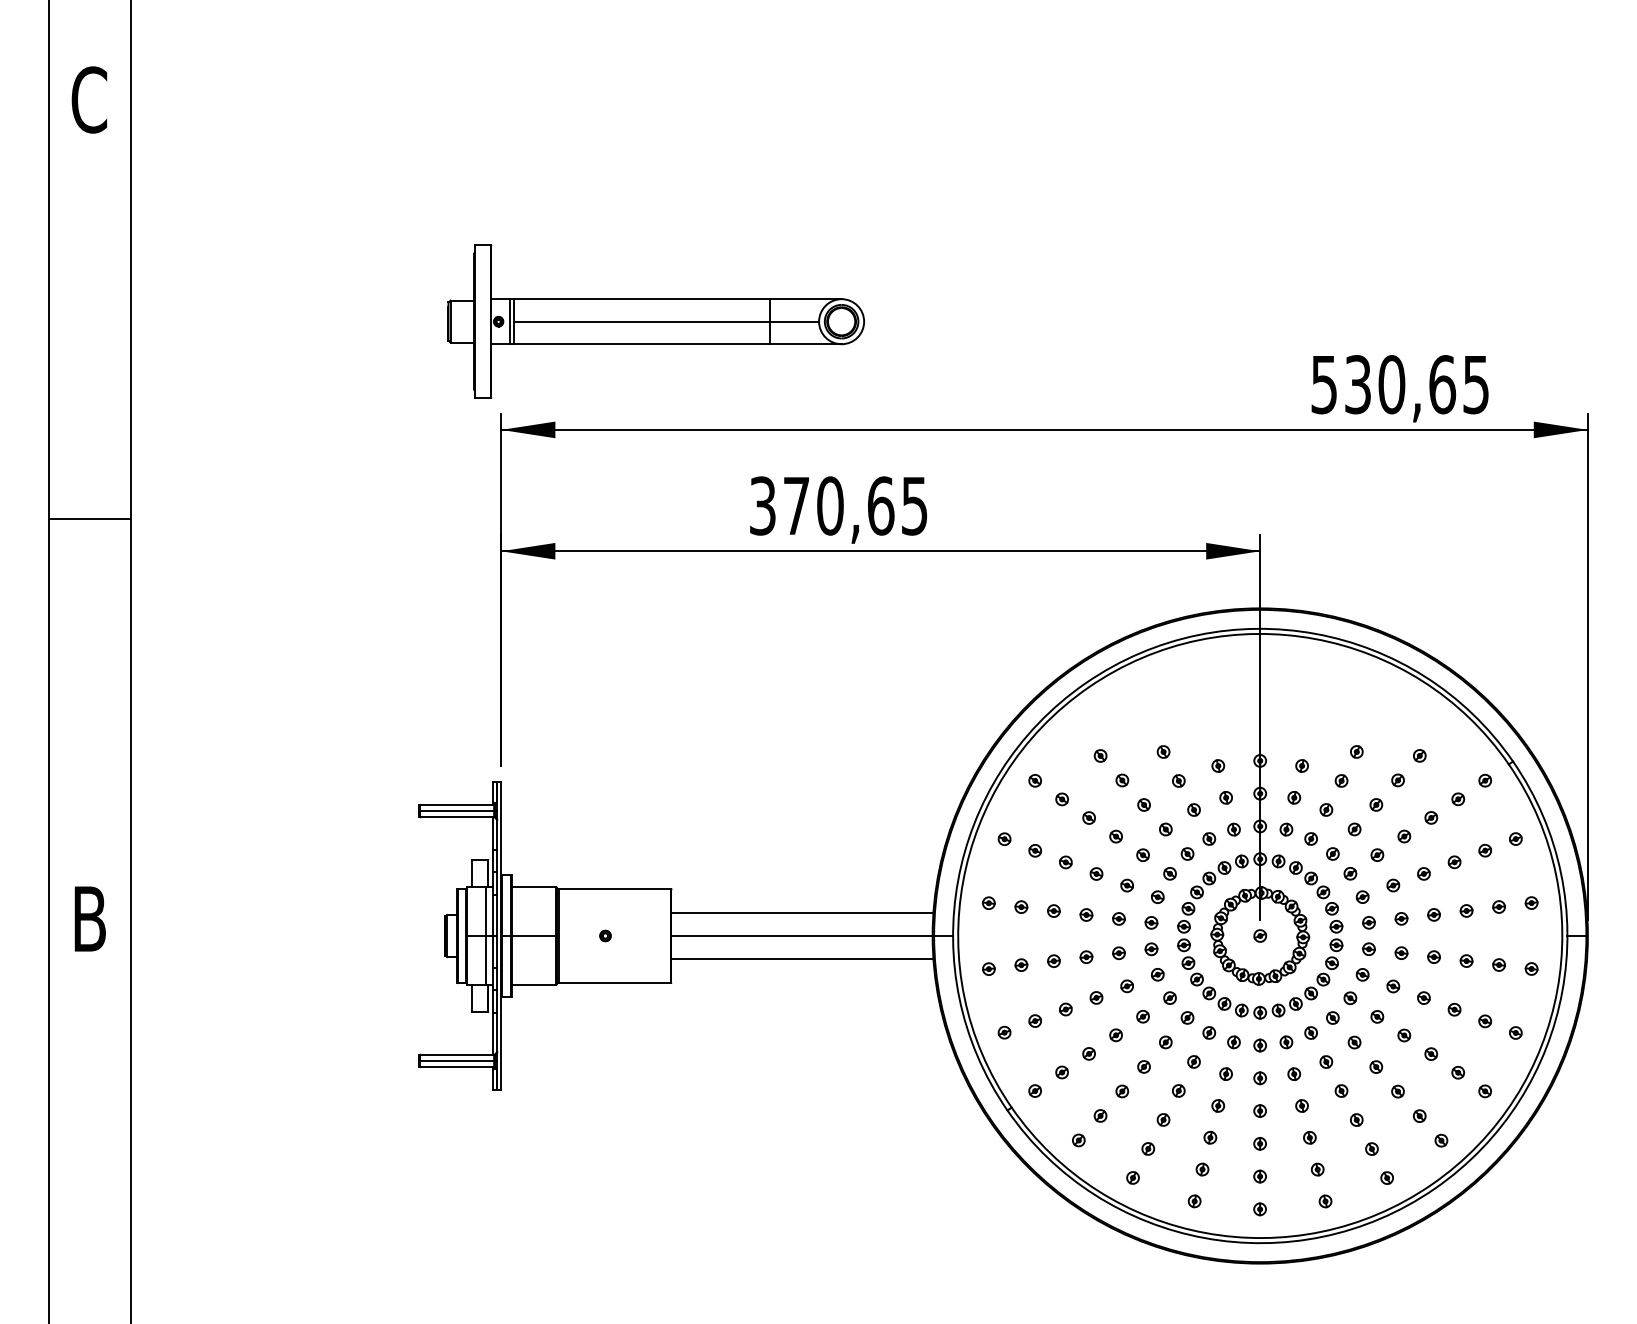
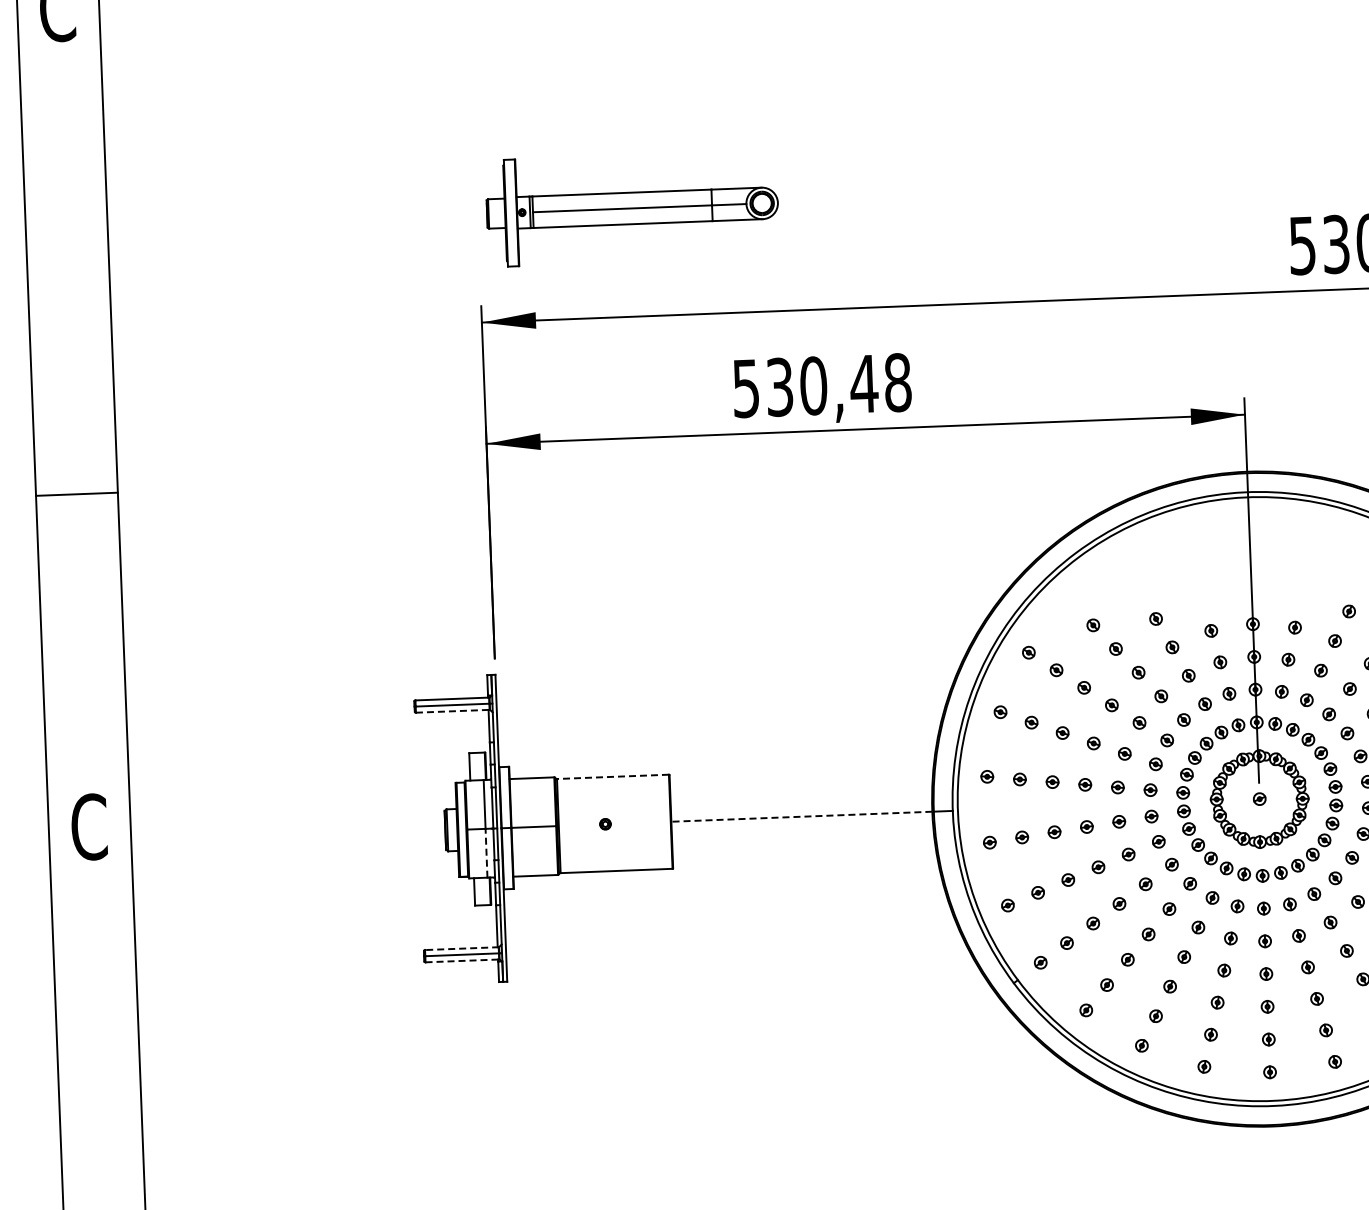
part: (655, 321) -> (631, 208), size x0.7
text: (839, 505) -> (822, 385), 370,65 -> 530,48
line: (90, 518) -> (77, 493), moved
line: (457, 817) -> (453, 711), solid -> dashed
line: (614, 888) -> (612, 776), solid -> dashed
line: (802, 913) -> (801, 794), removed
text: (89, 918) -> (89, 826), B -> C
line: (802, 936) -> (802, 817), solid -> dashed
line: (802, 958) -> (803, 839), removed
line: (485, 959) -> (486, 852), solid -> dashed
line: (456, 1054) -> (461, 948), solid -> dashed
line: (457, 1067) -> (462, 961), solid -> dashed

